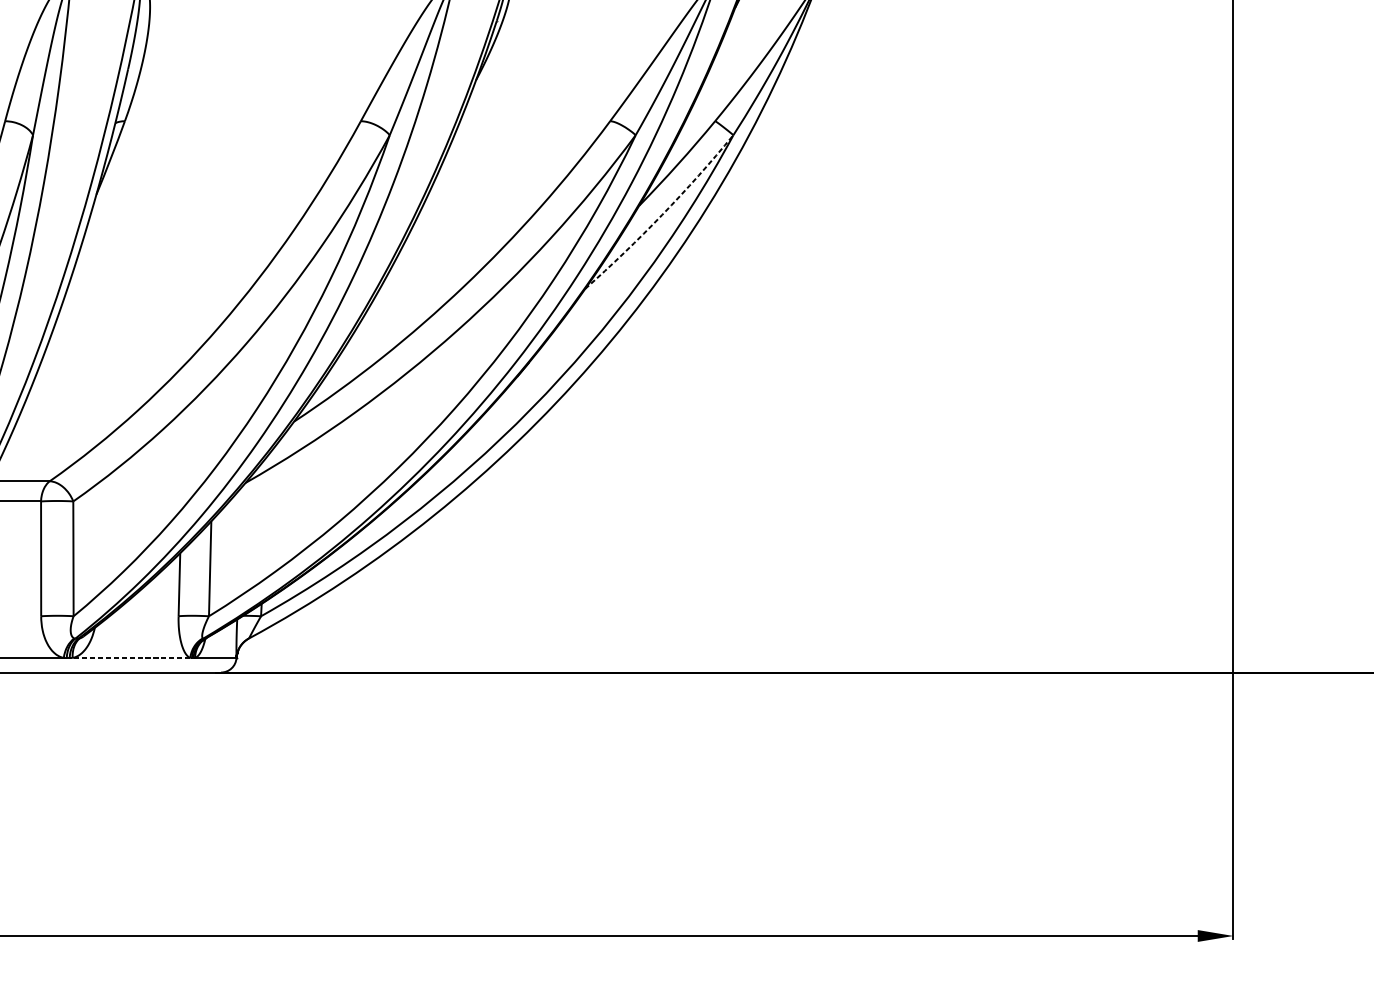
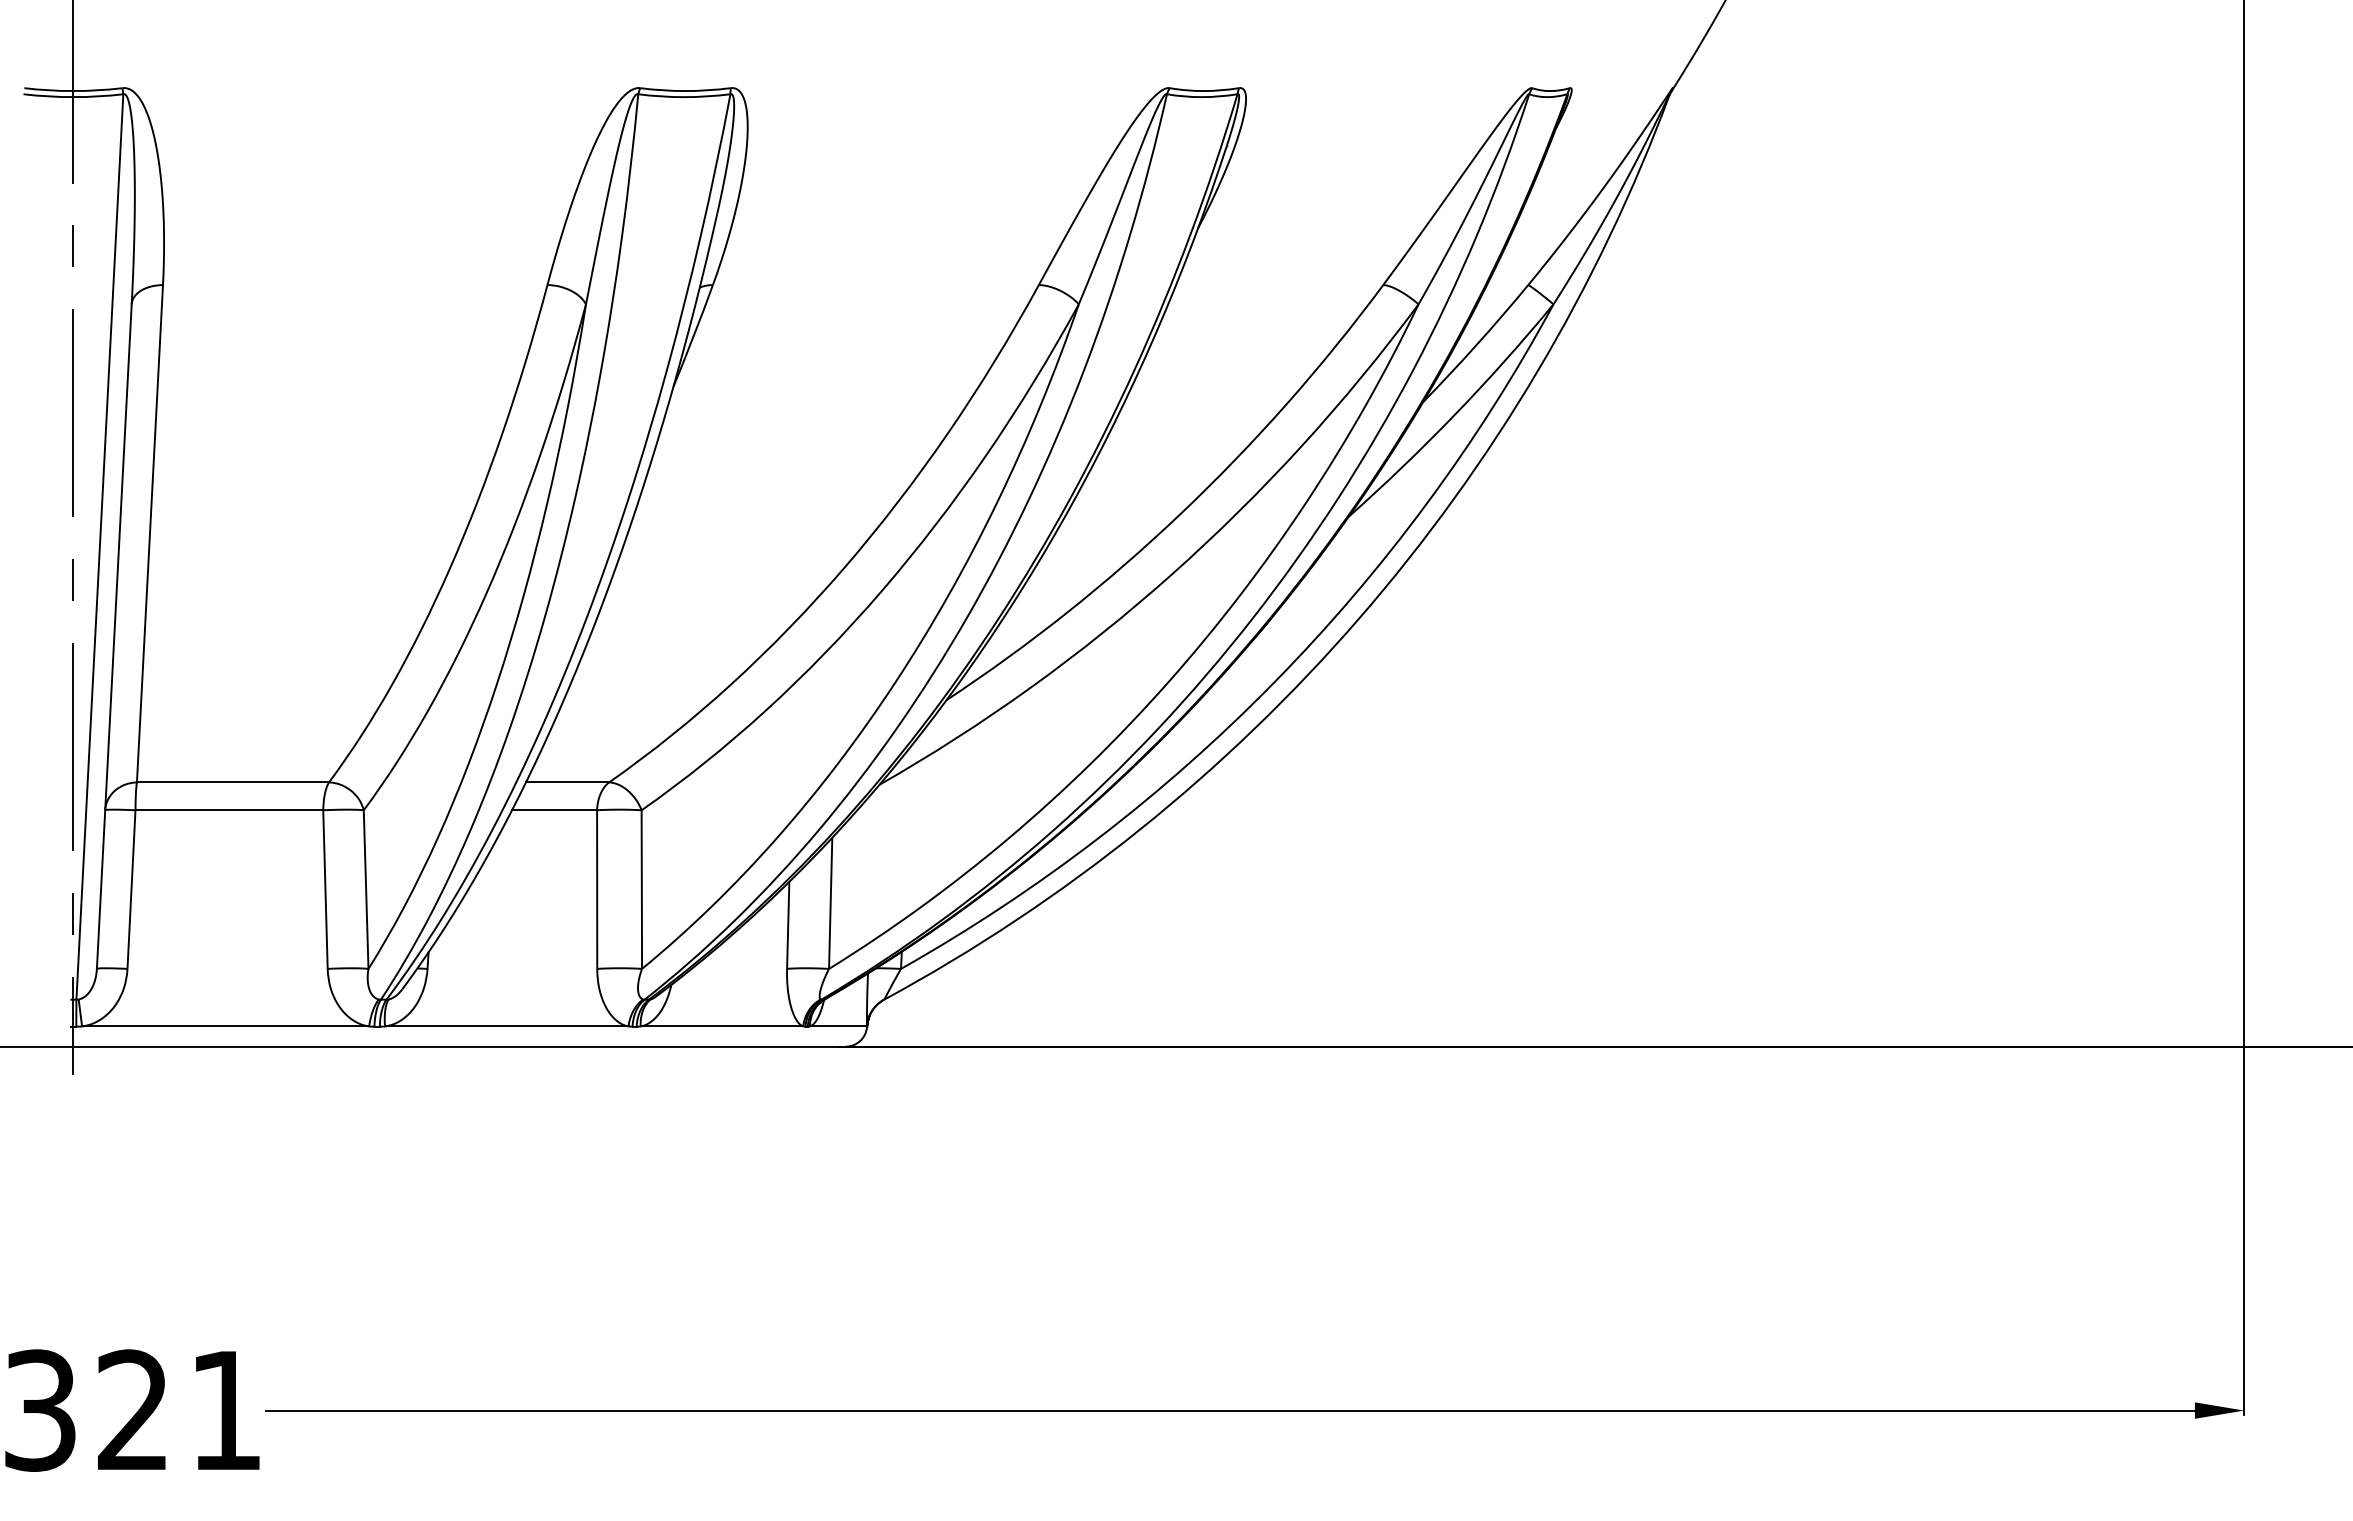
arc: (662, 214) -> (1455, 414), dashed -> solid
line: (131, 657) -> (721, 1026), dashed -> solid

